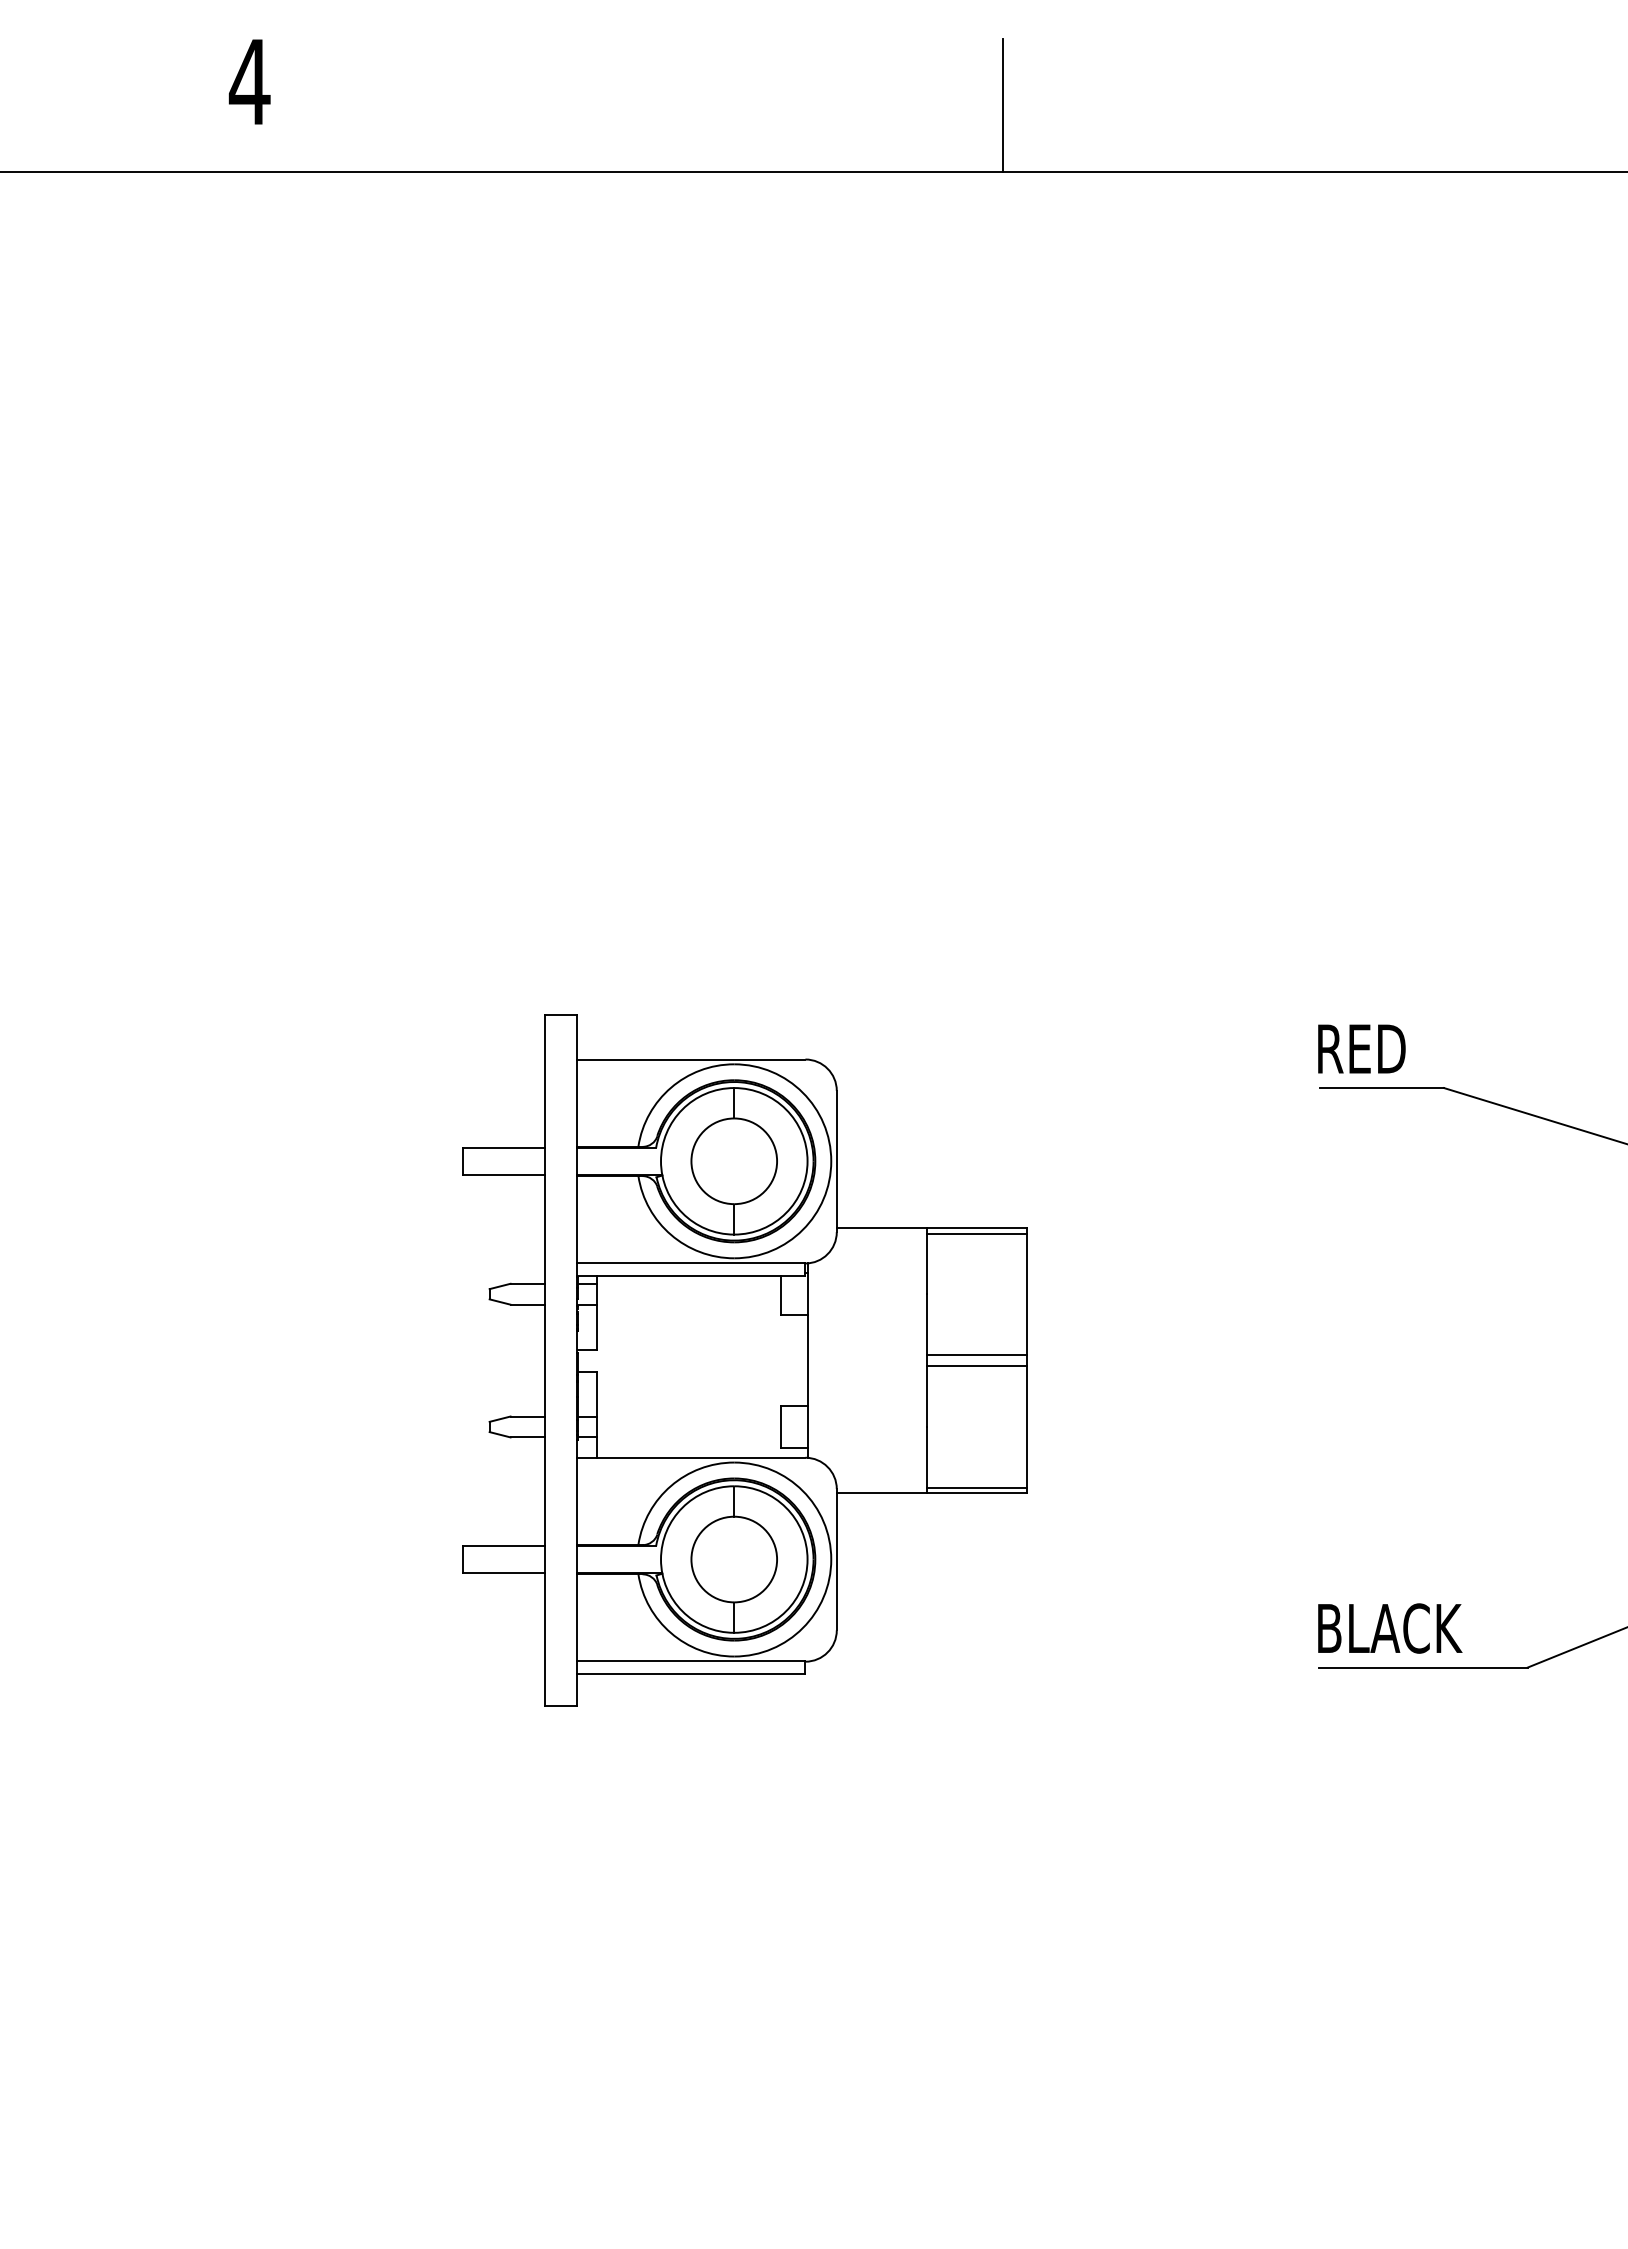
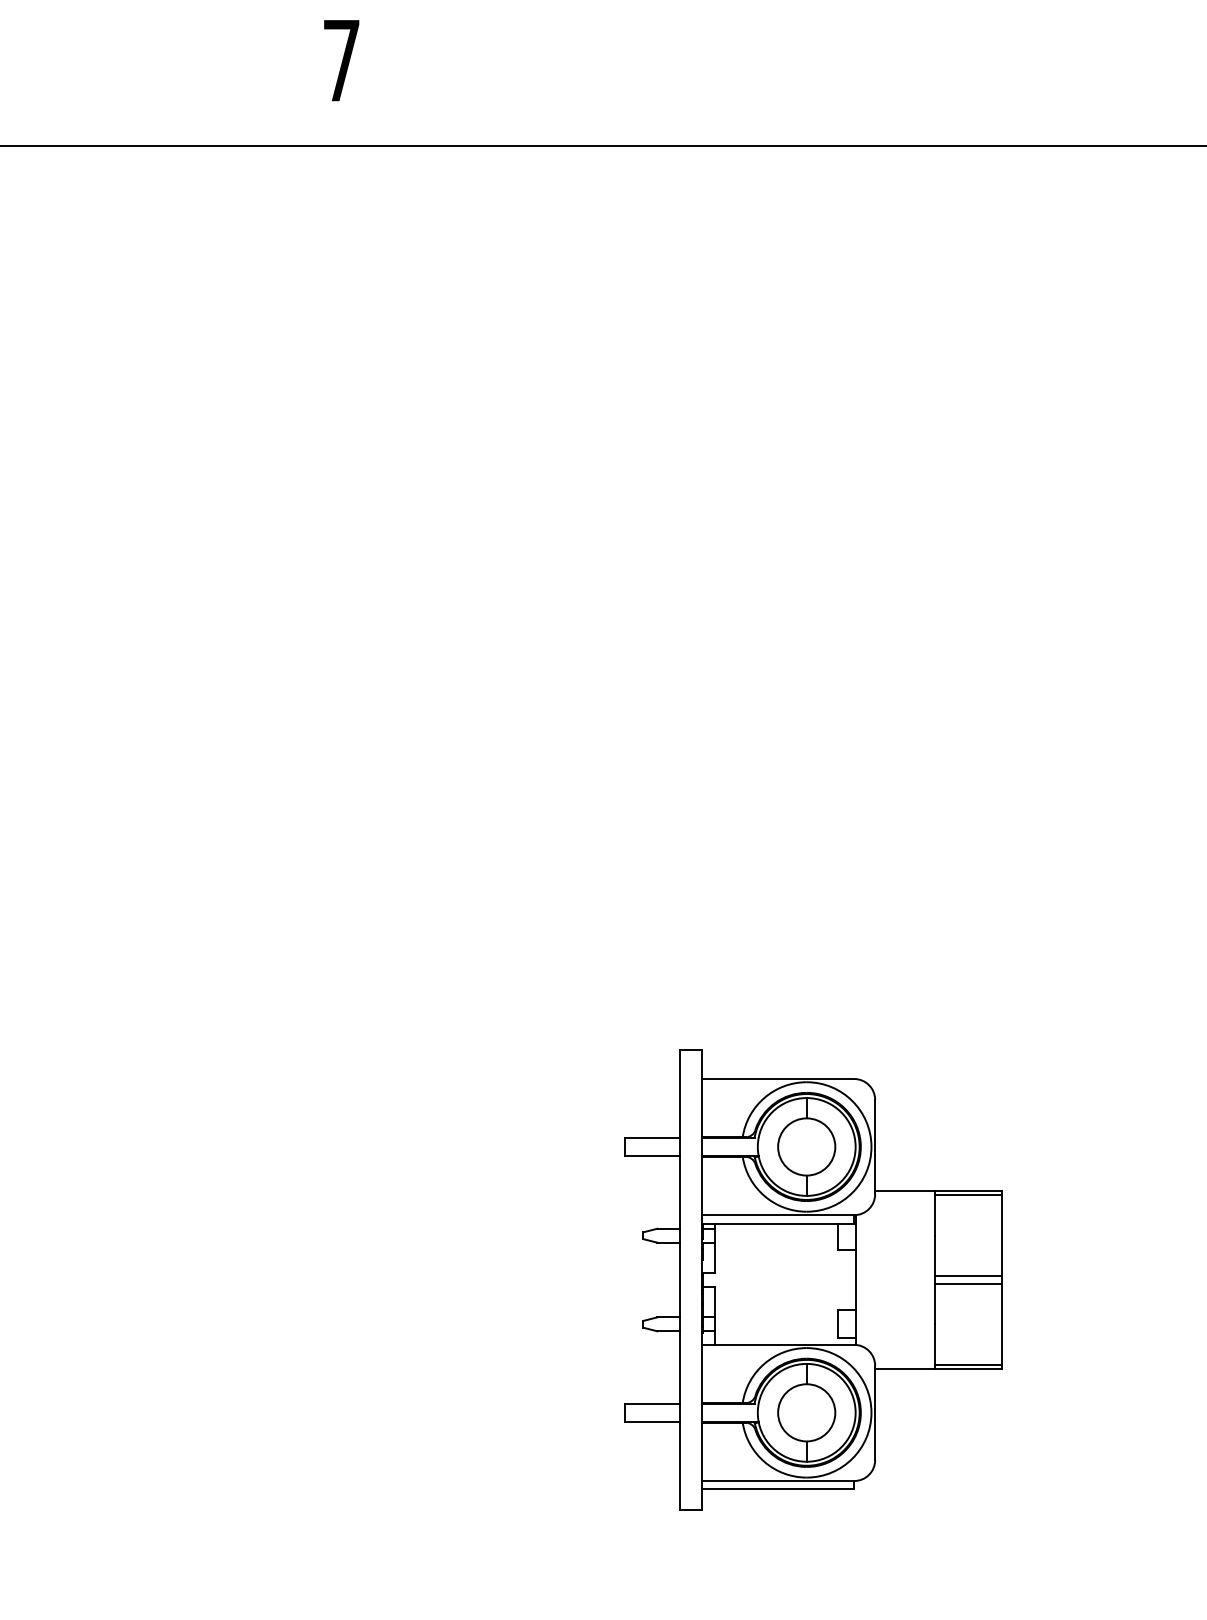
text: (249, 81) -> (341, 60), 4 -> 7
line: (1002, 104) -> (1059, 82), removed
part: (744, 1360) -> (813, 1279), size x0.7

